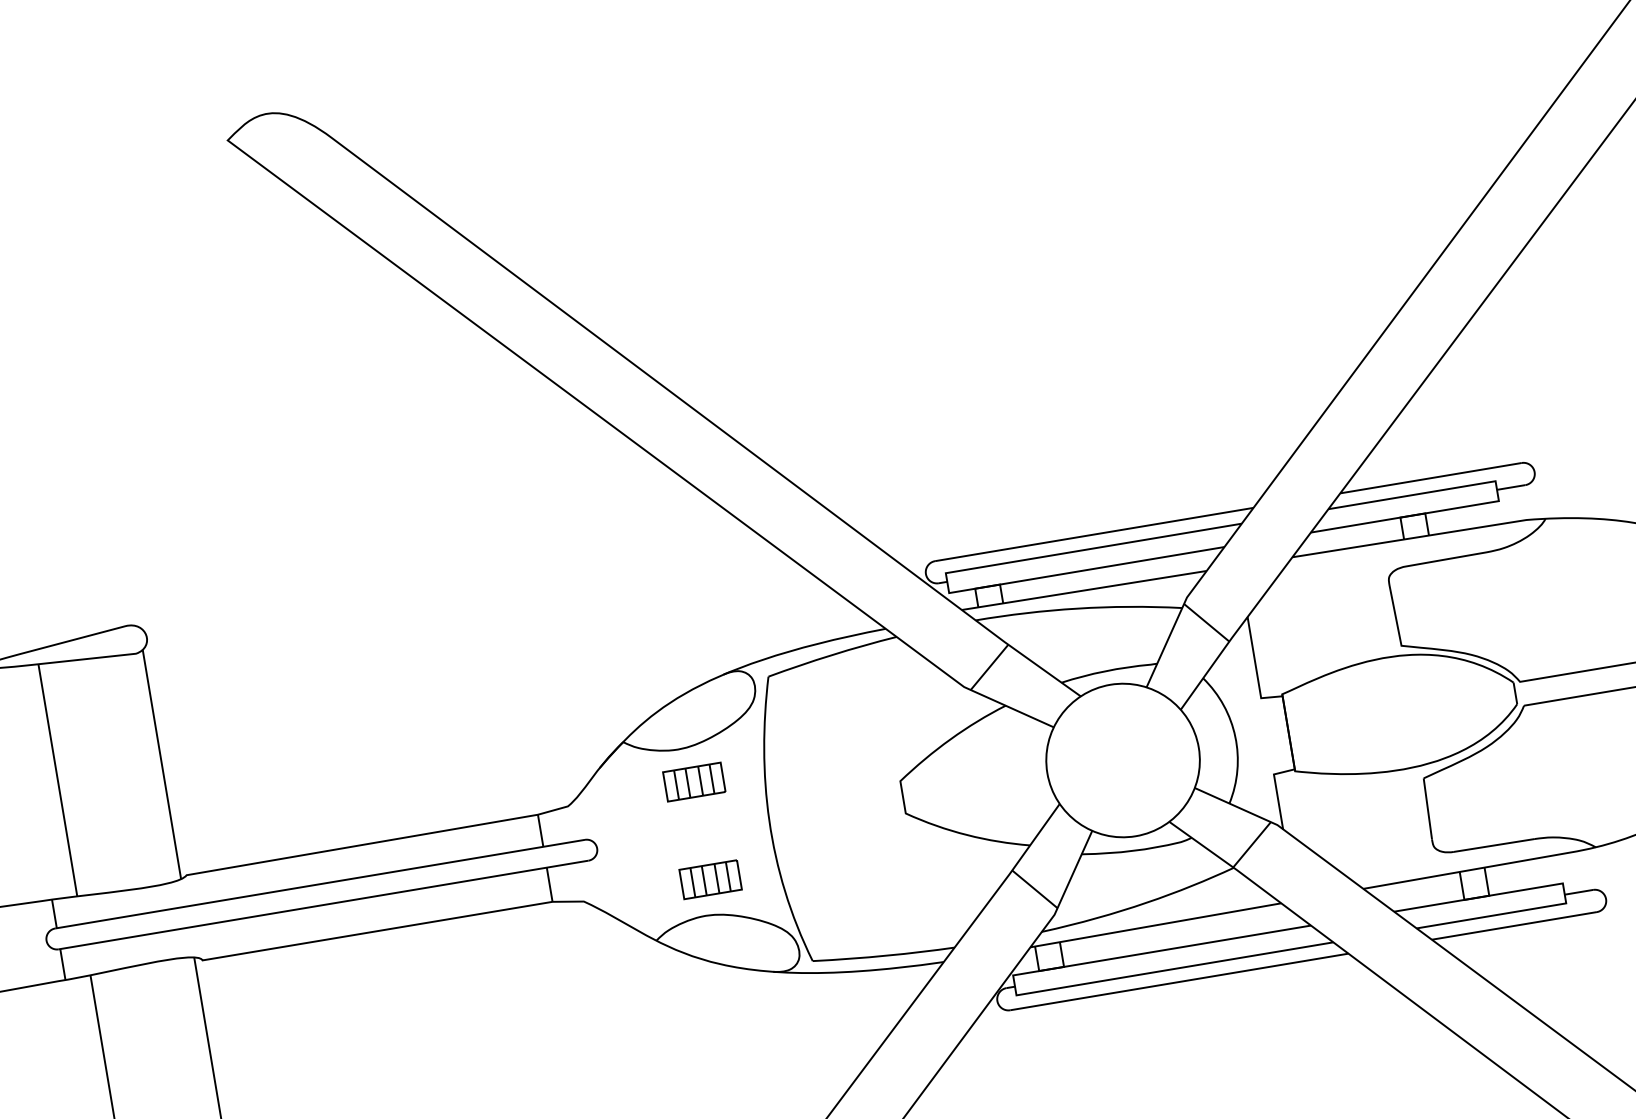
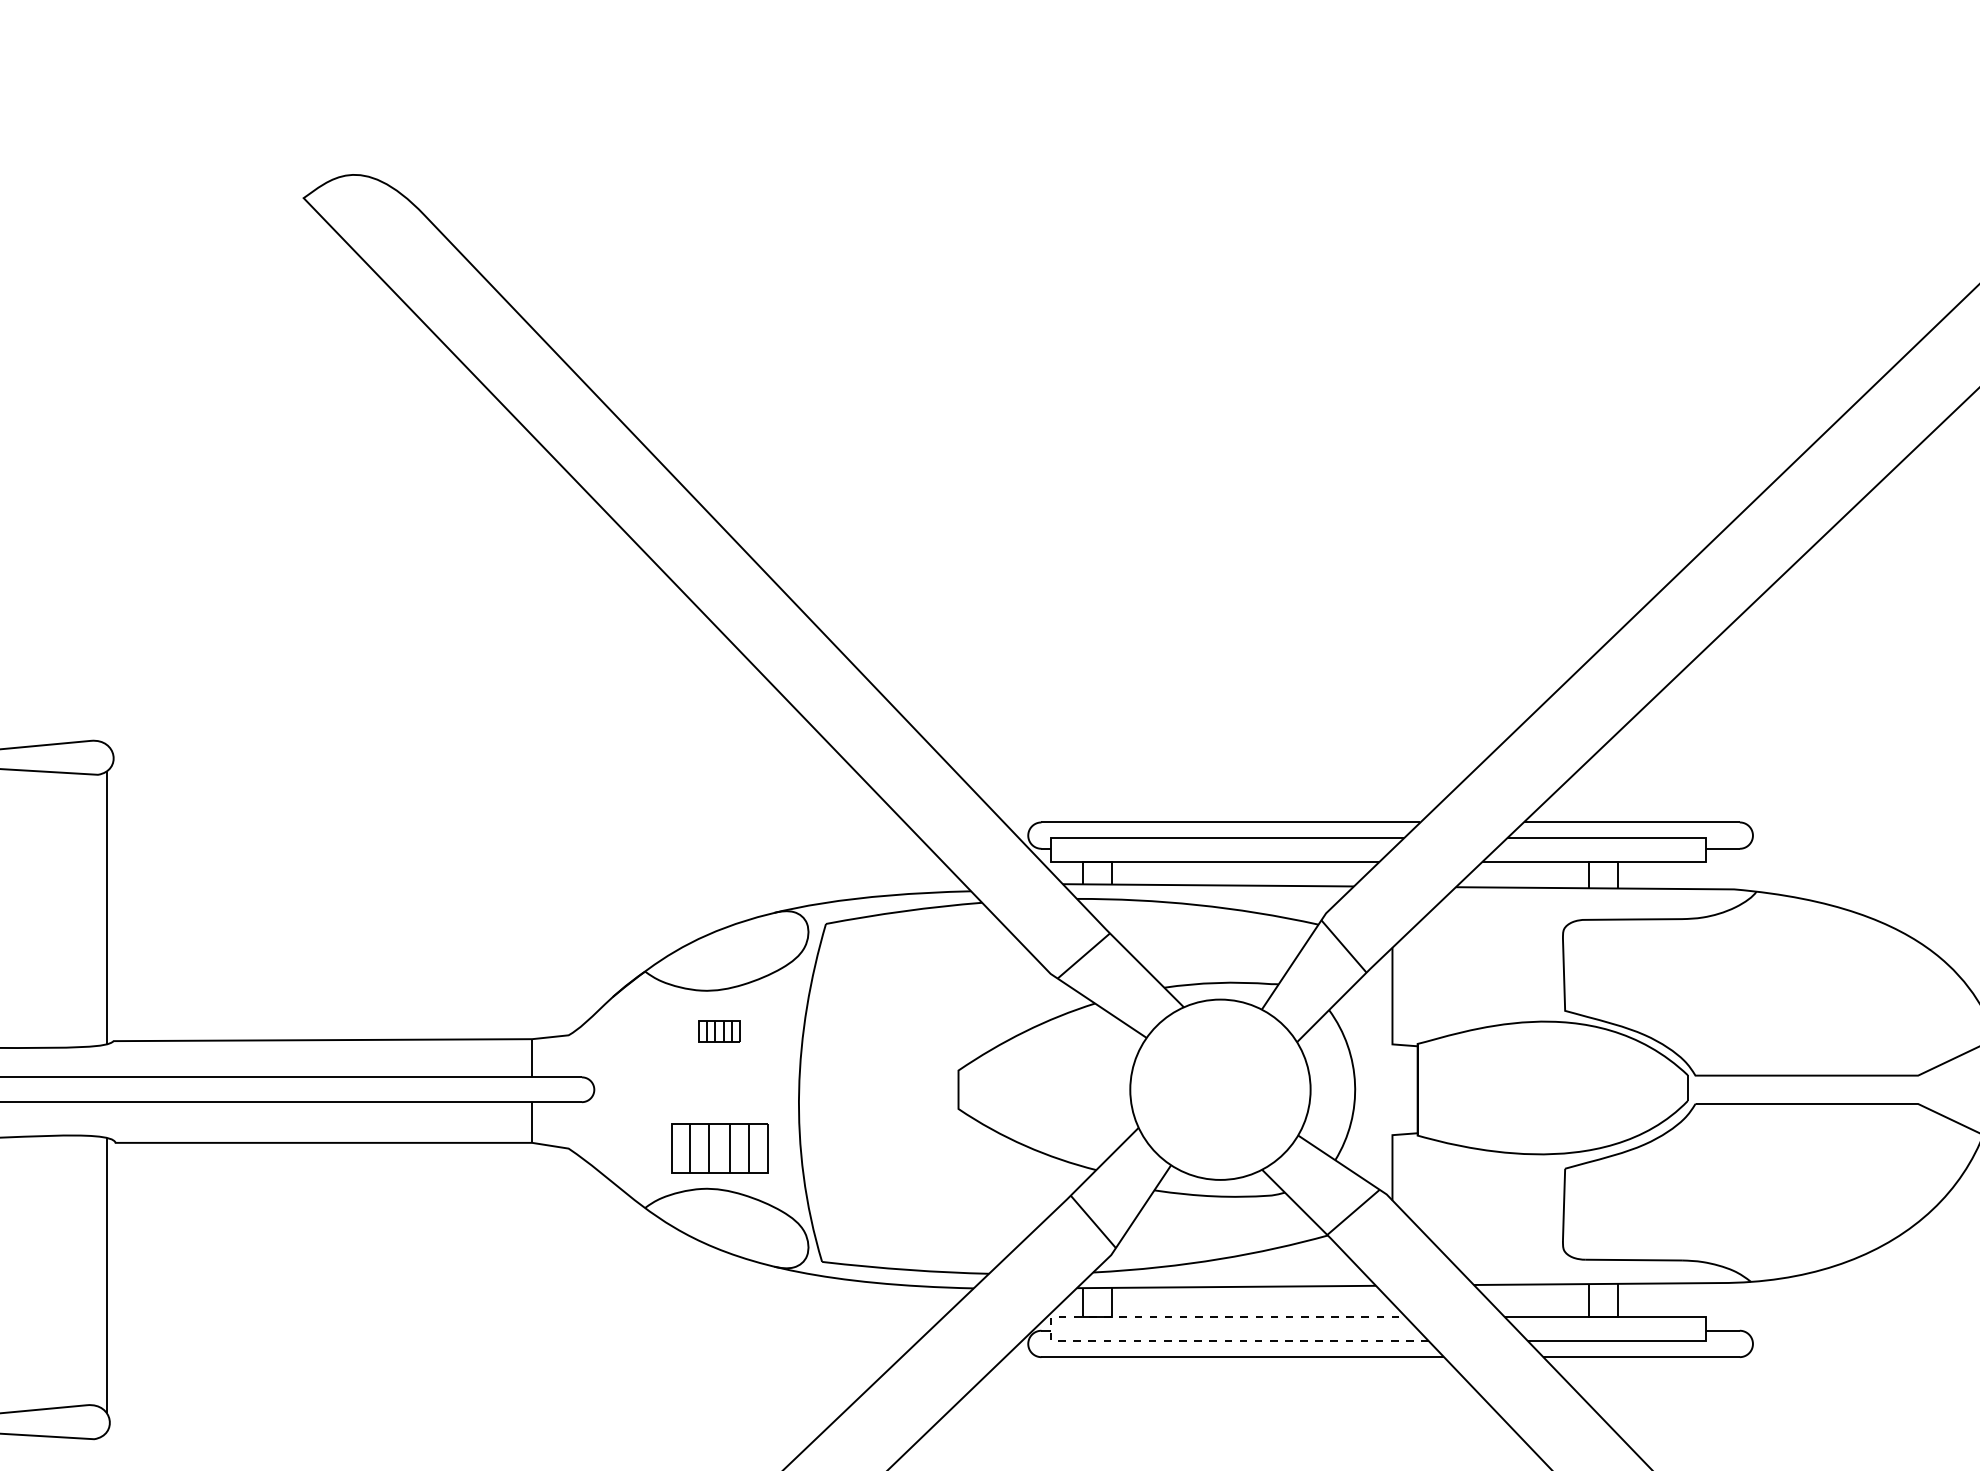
part: (694, 781) -> (719, 1031), size x0.6
part: (710, 879) -> (719, 1147), size x1.4
line: (1016, 994) -> (1051, 1340), solid -> dashed

